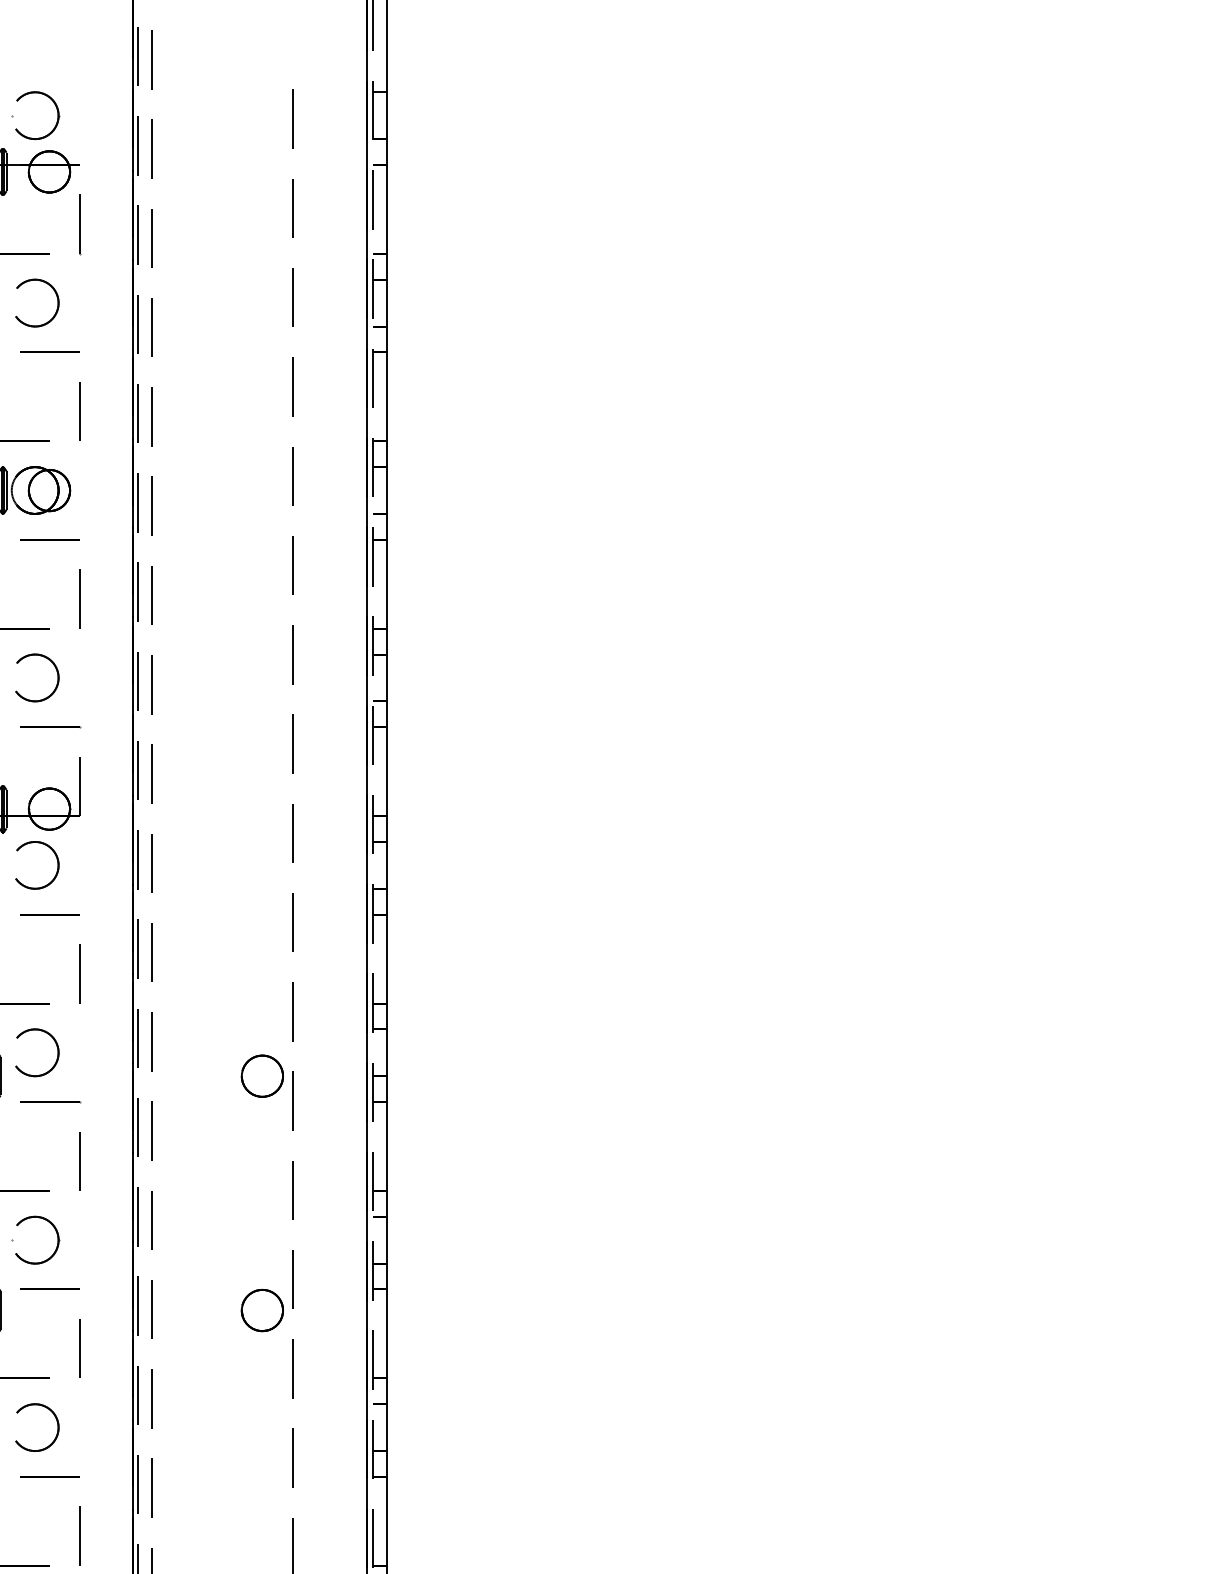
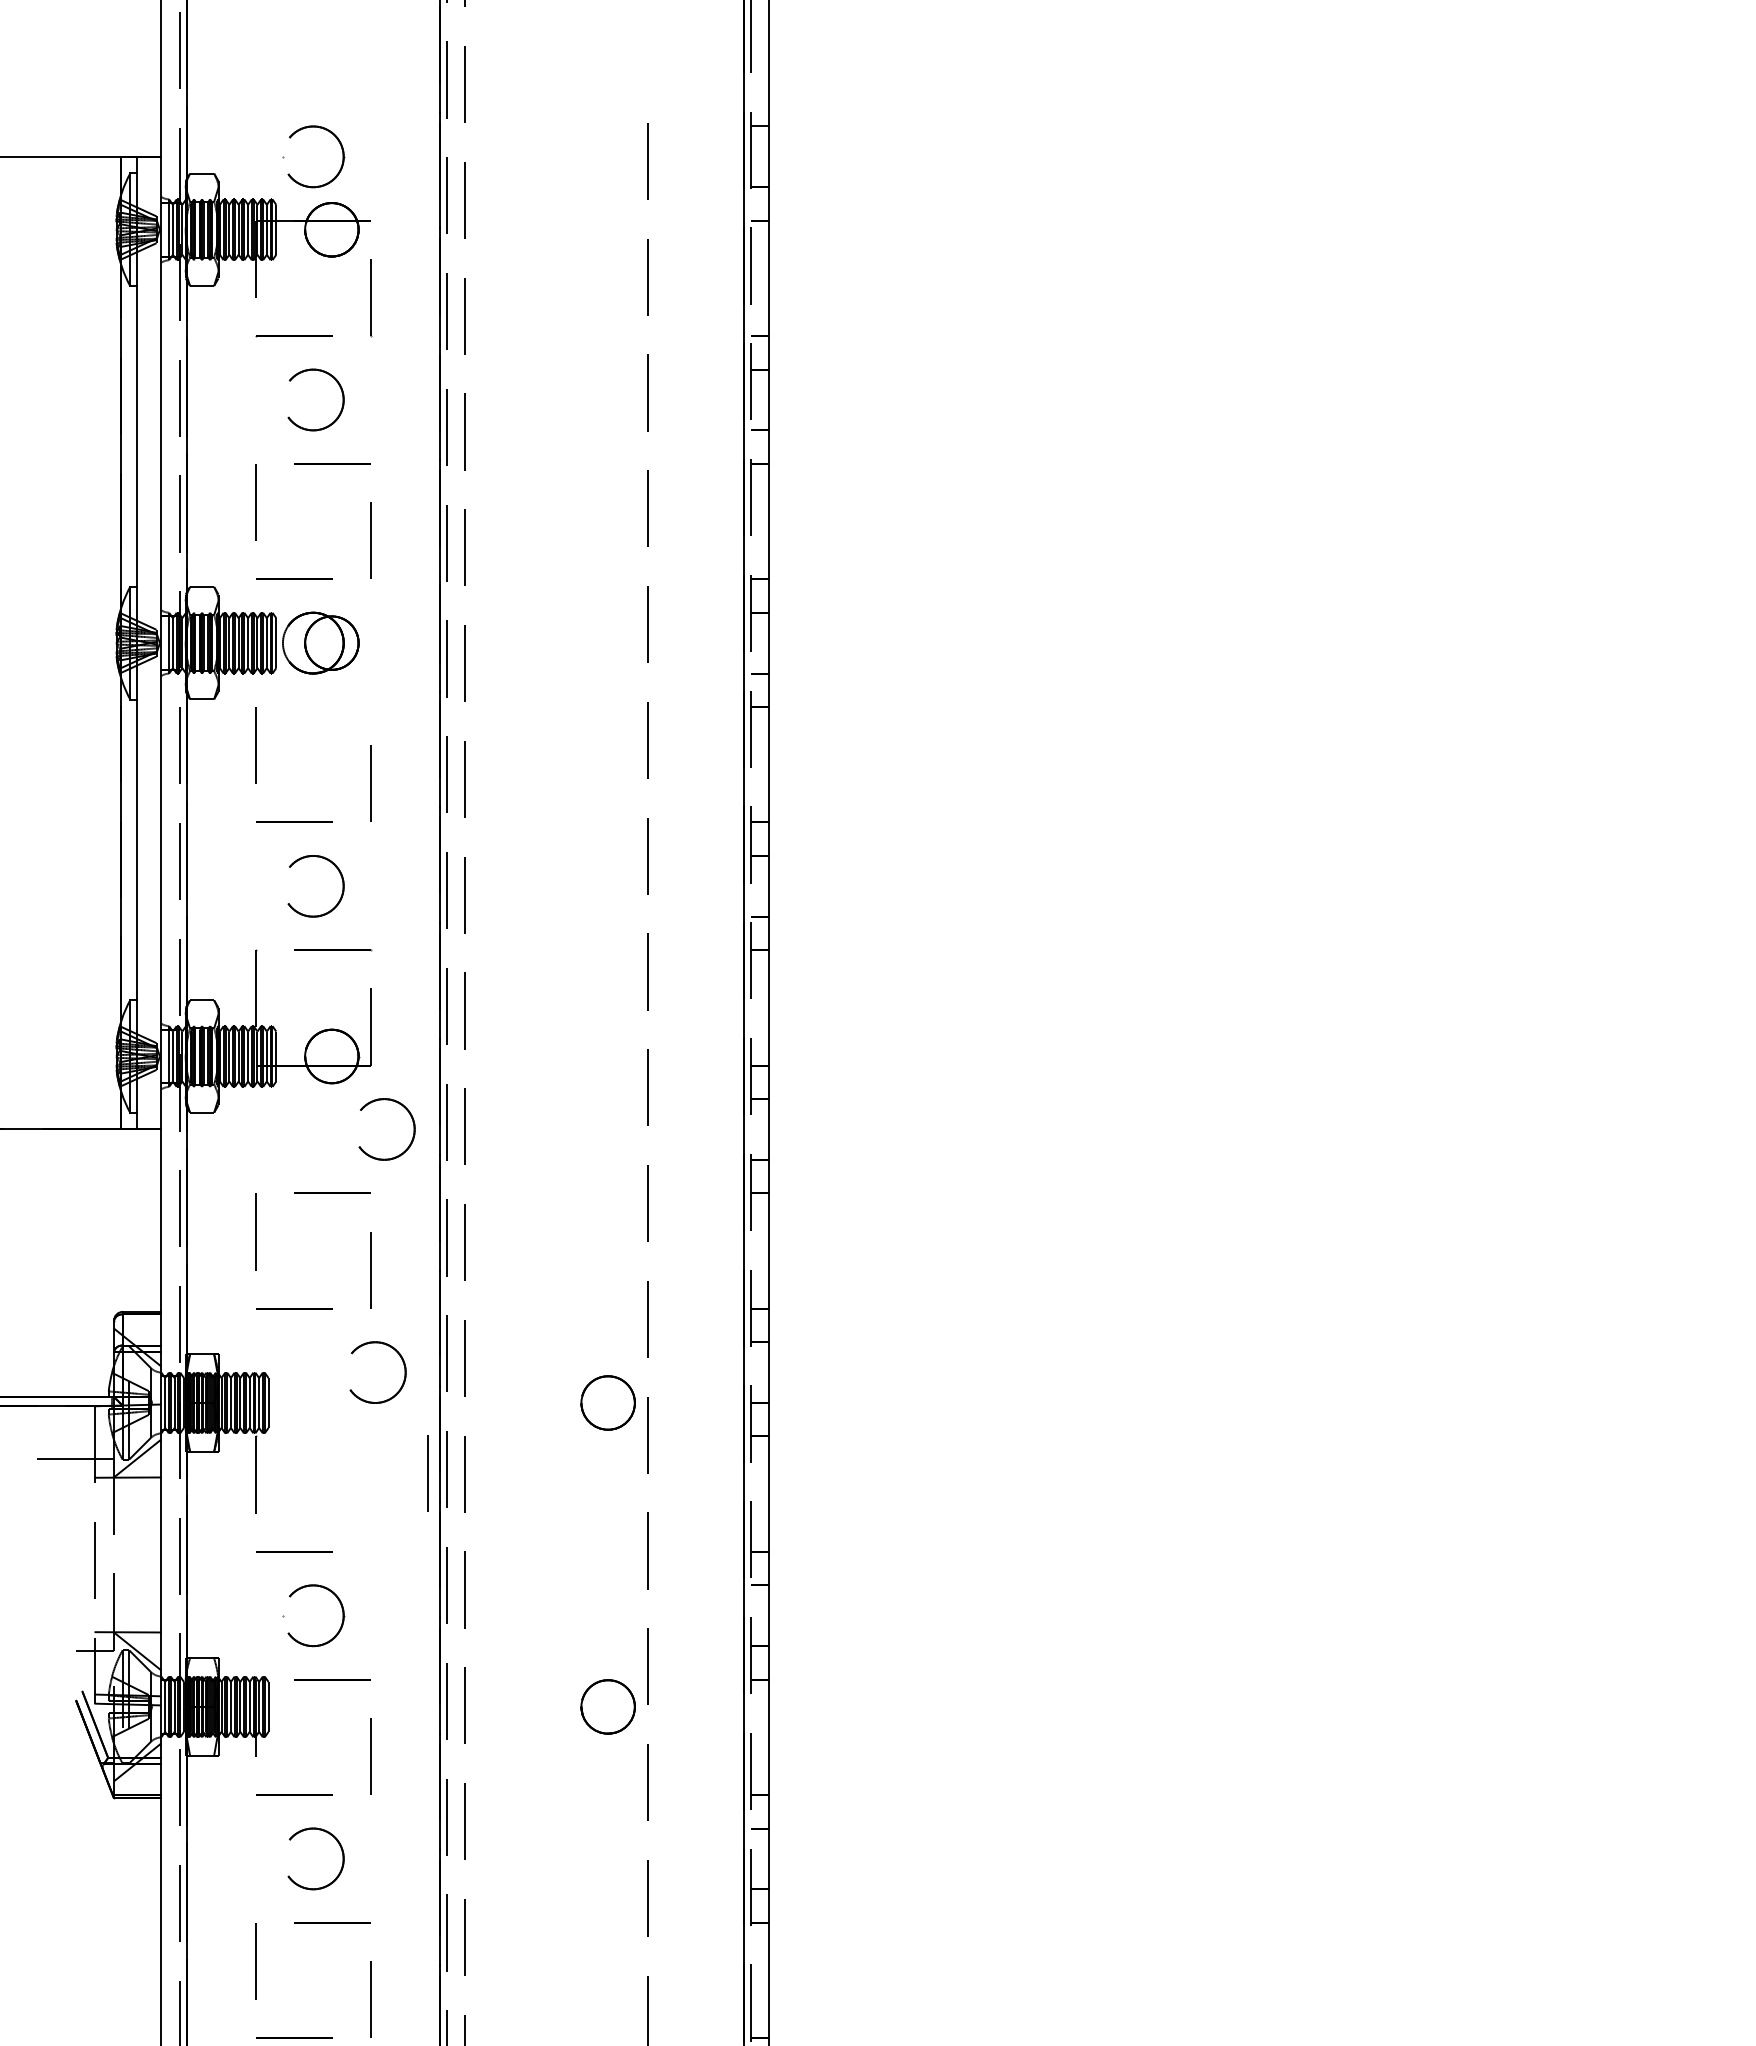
line: (49, 539) -> (332, 706), removed
part: (56, 860) -> (412, 1122), moved
part: (56, 1045) -> (402, 1362), moved
line: (50, 1102) -> (333, 1436), removed
line: (79, 1161) -> (427, 1473), moved

